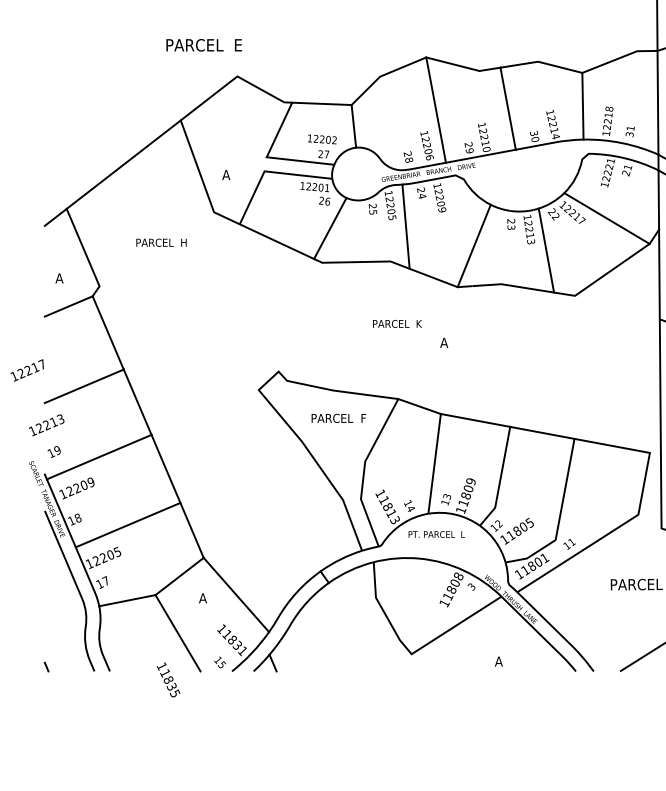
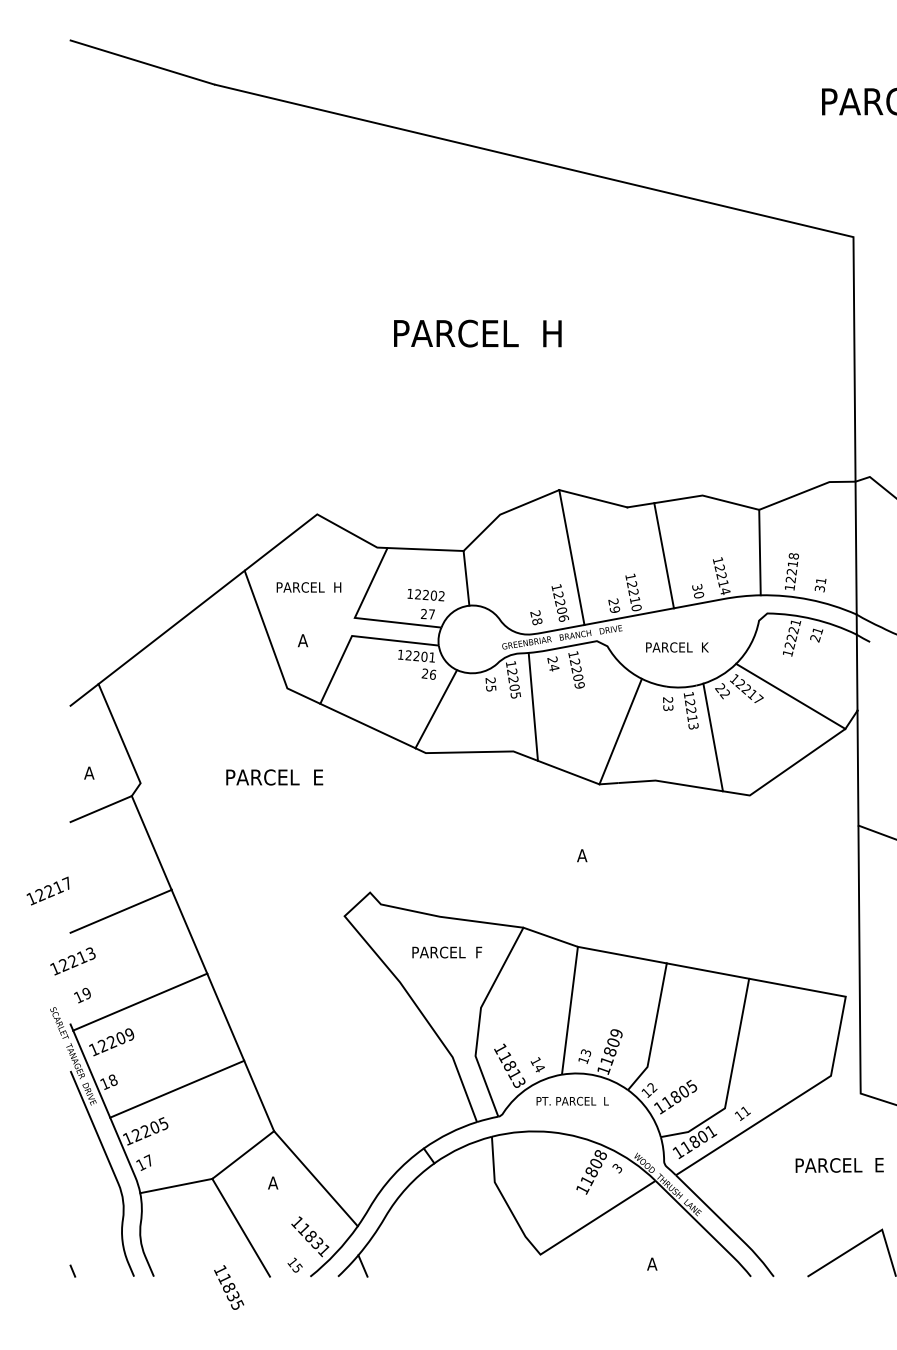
text: (204, 45) -> (274, 777), moved
text: (161, 242) -> (308, 587), moved
text: (397, 323) -> (677, 647), moved

